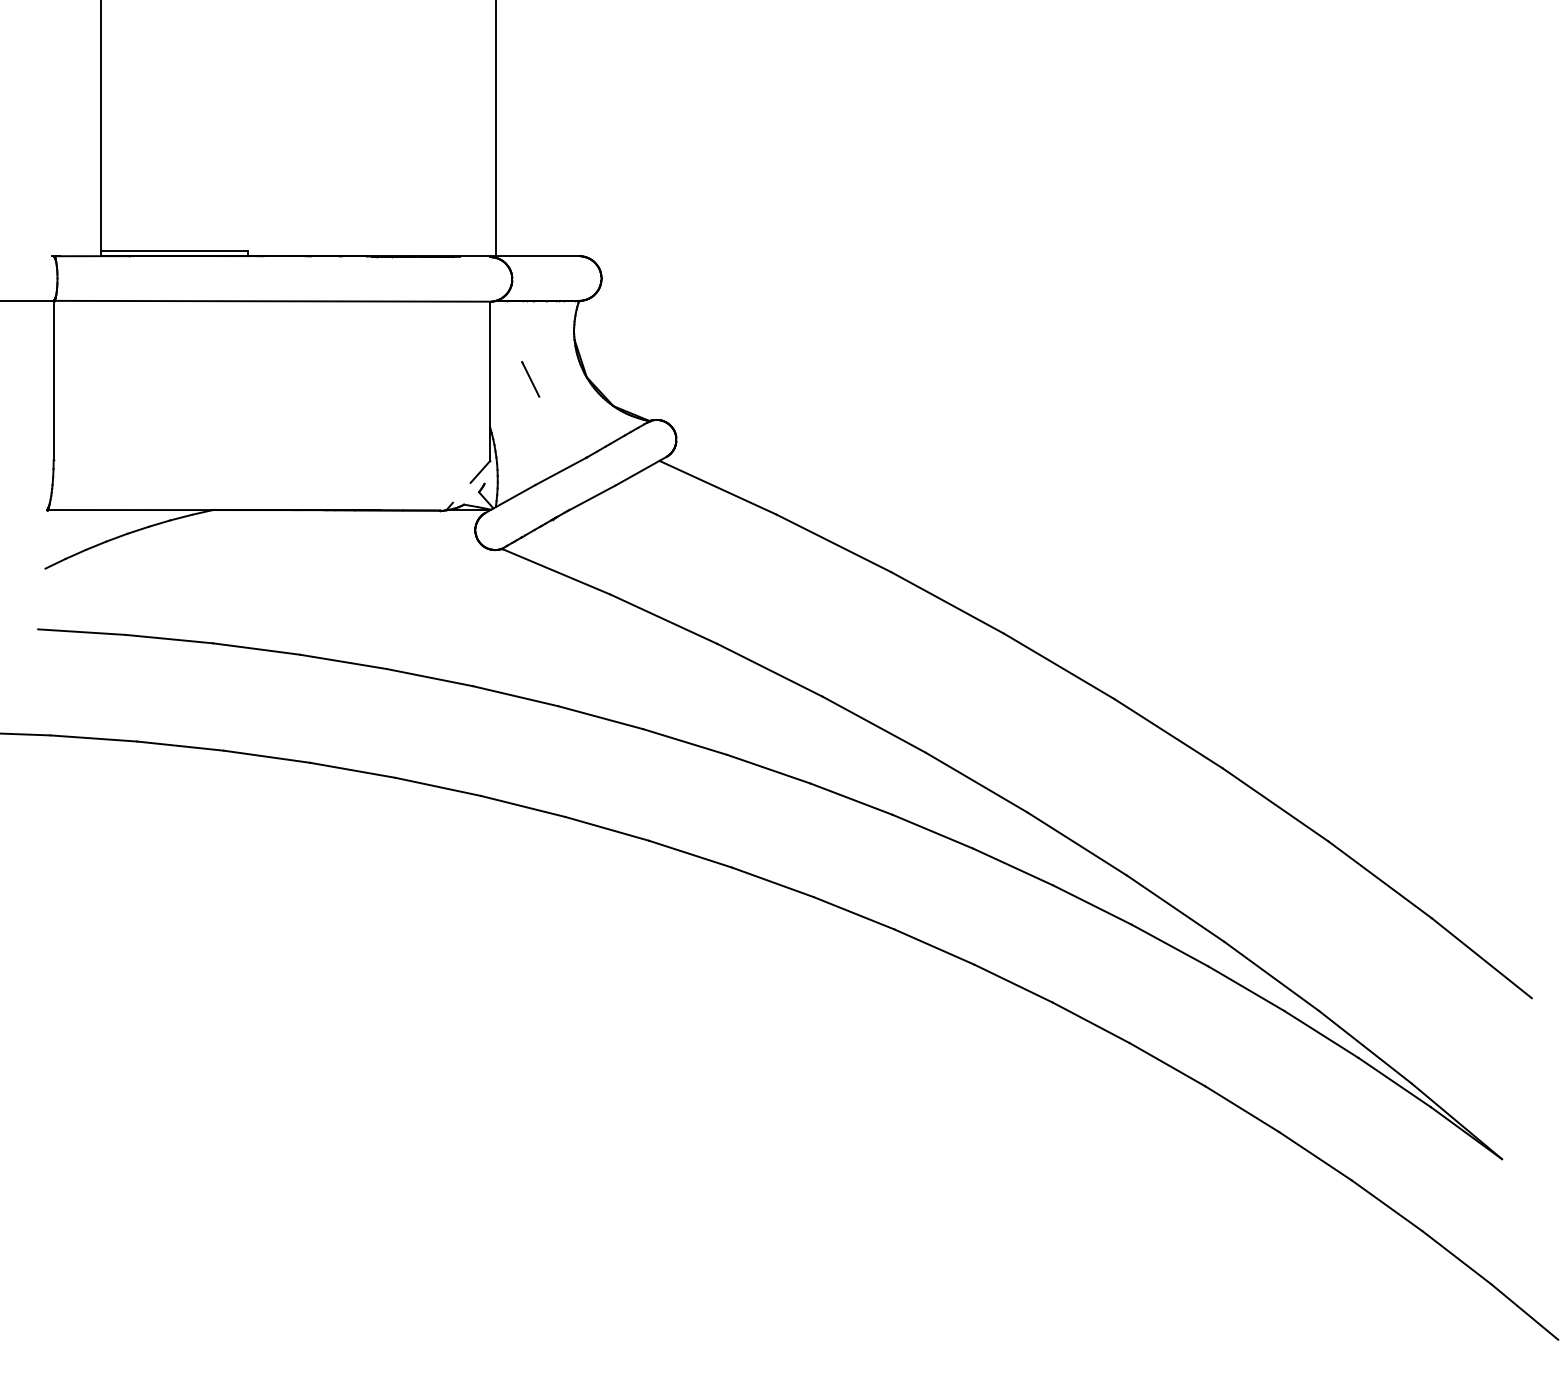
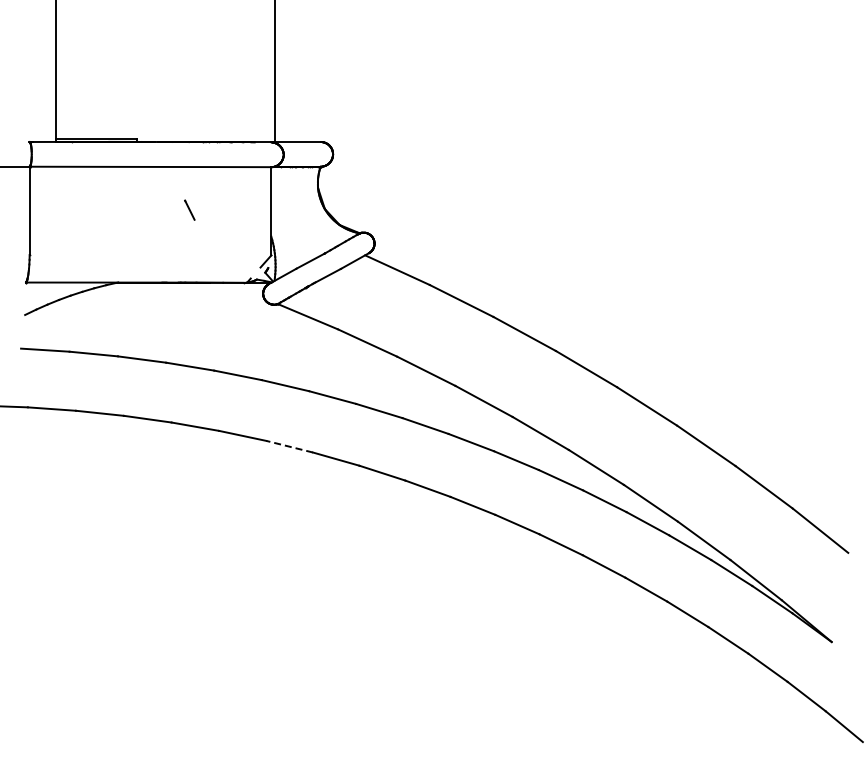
line: (530, 378) -> (189, 209), moved
line: (522, 806) -> (289, 446), solid -> dashed

